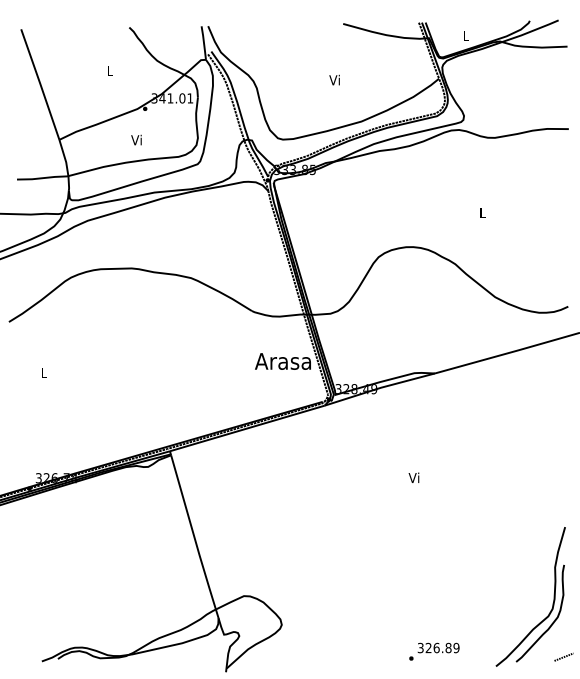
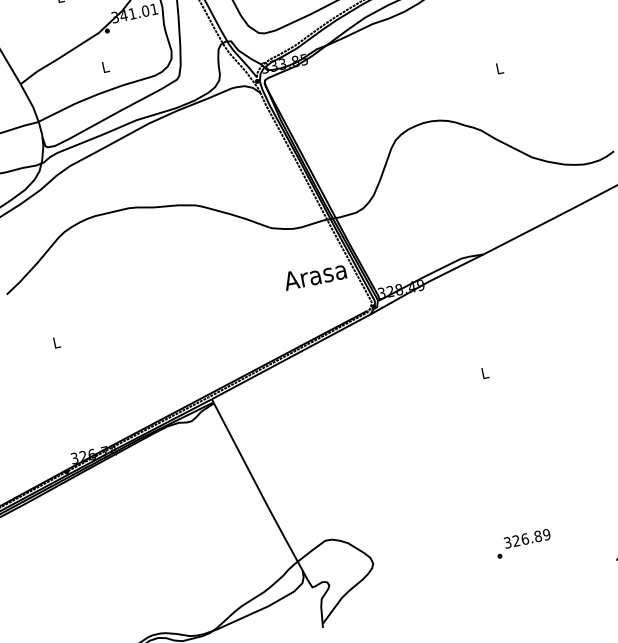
text: (136, 139) -> (104, 66), Vi -> L
text: (413, 477) -> (483, 372), Vi -> L
text: (434, 651) -> (523, 543), moved

